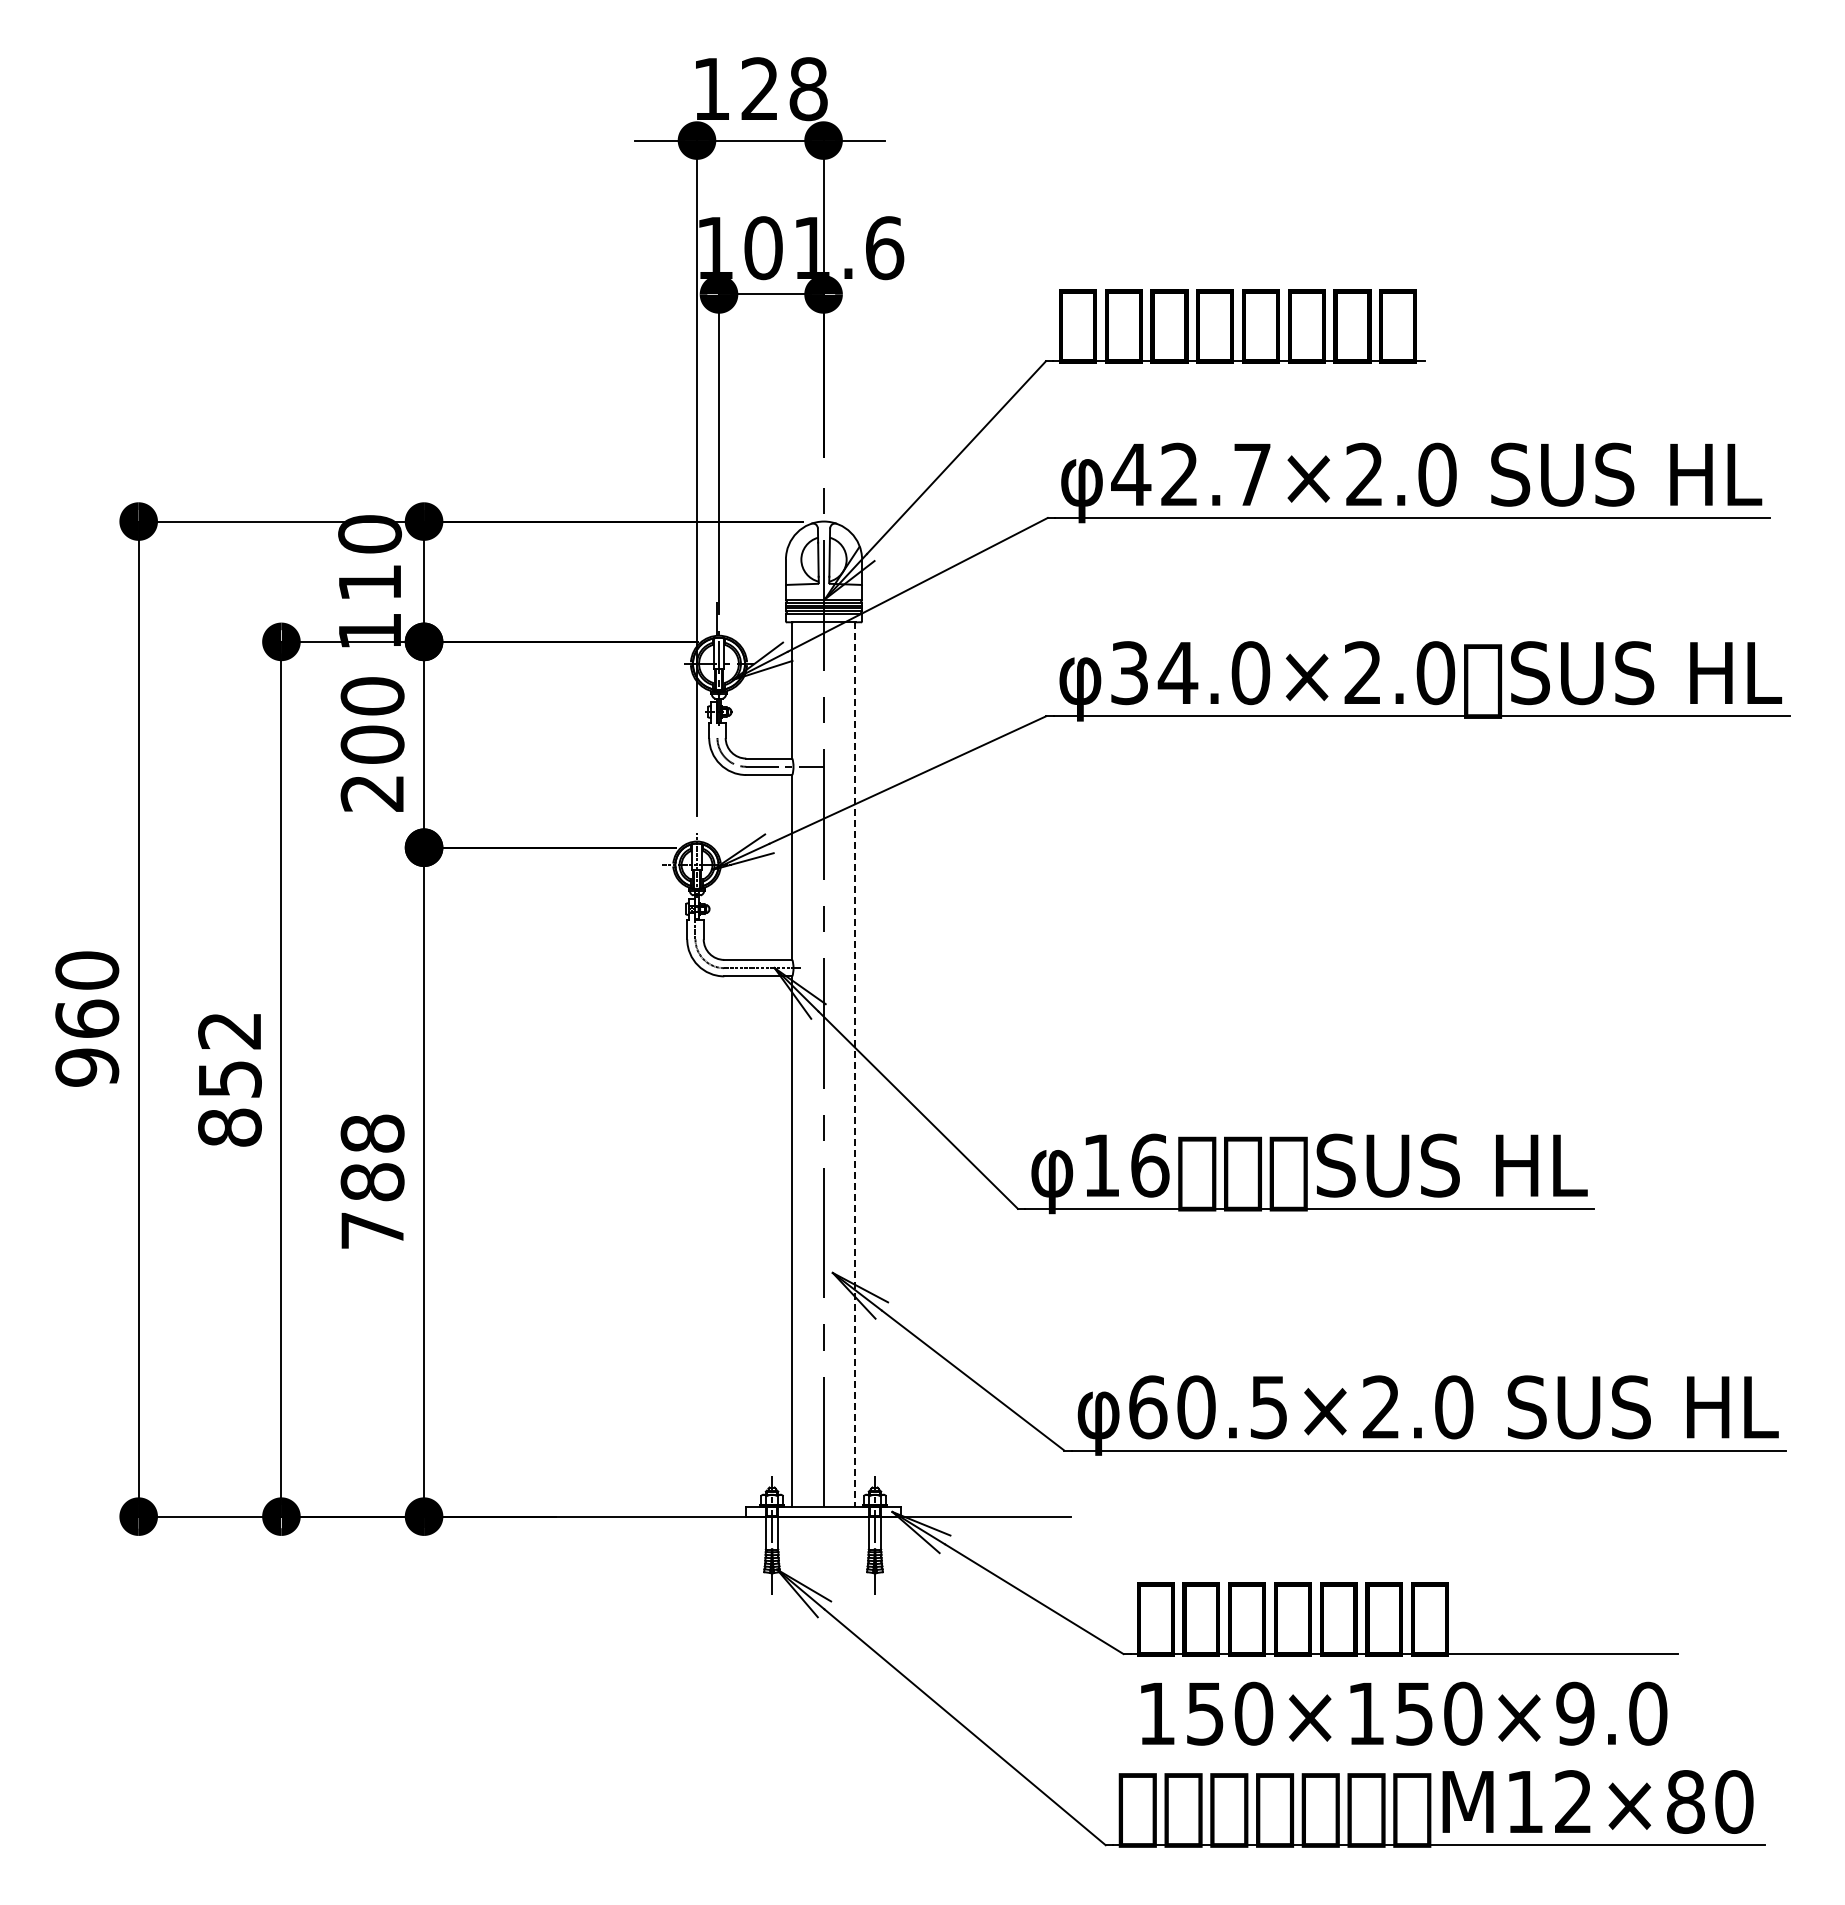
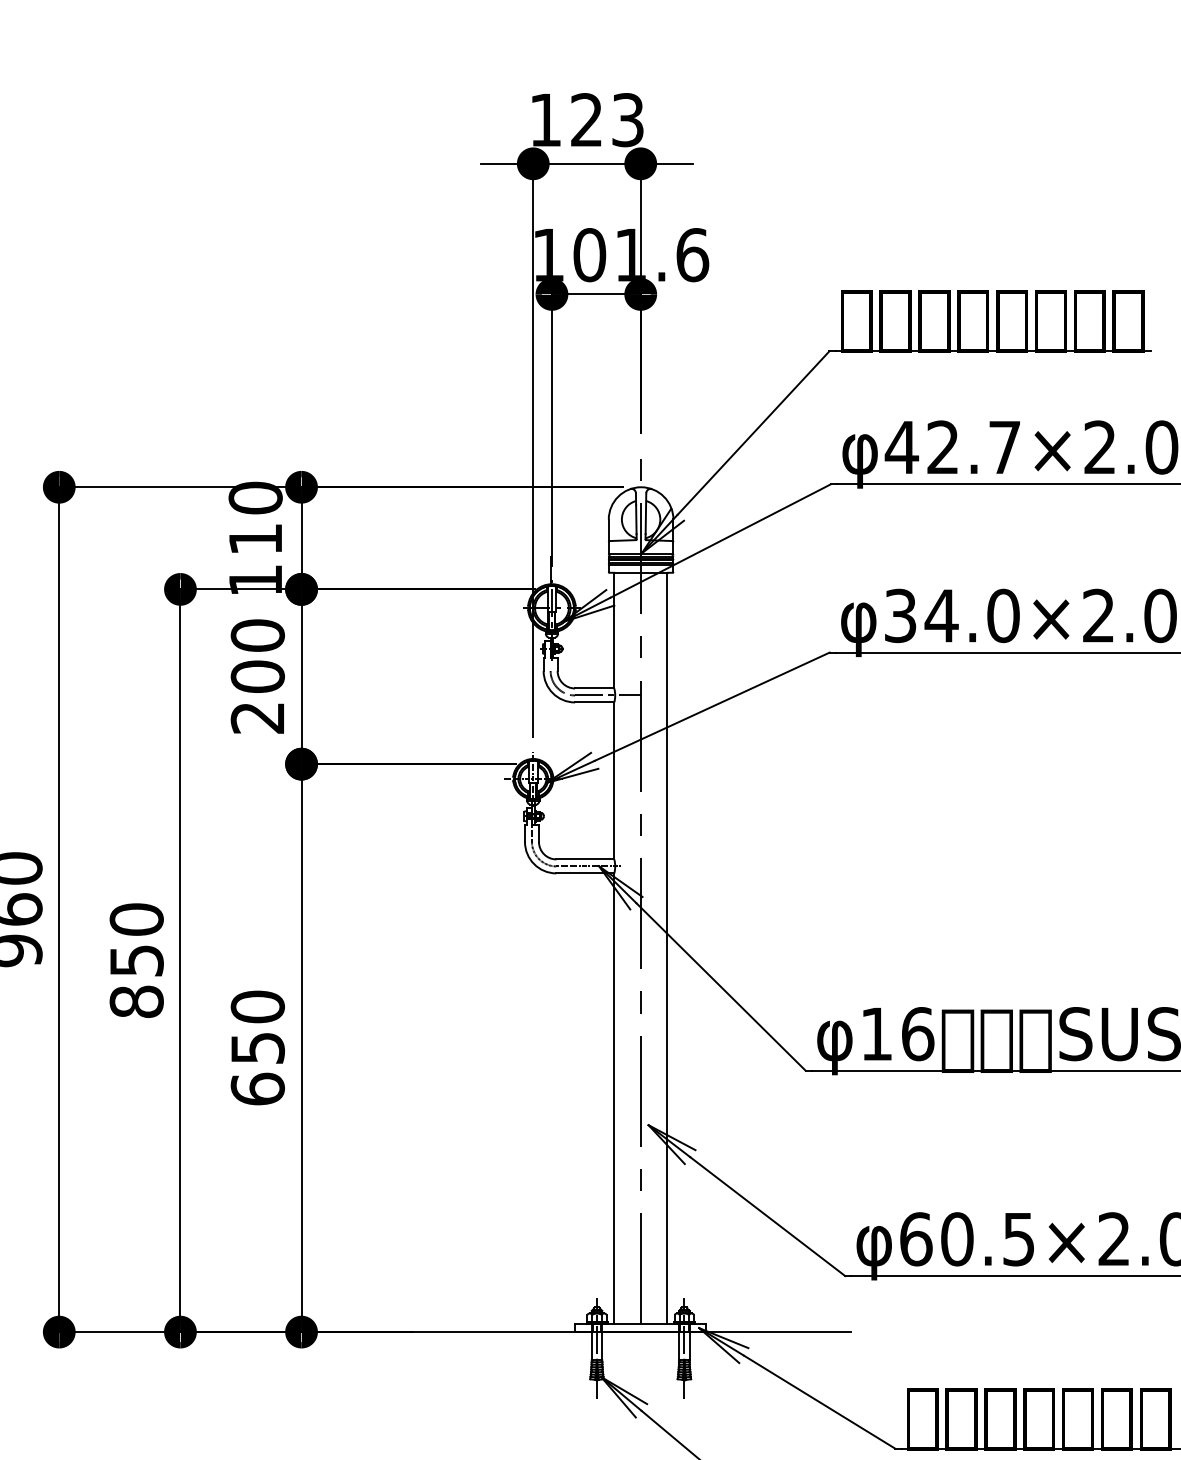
text: (808, 89) -> (627, 120), 128 -> 123
text: (229, 1030) -> (136, 919), 852 -> 850
line: (854, 1064) -> (666, 948), dashed -> solid
text: (372, 1181) -> (257, 1047), 788 -> 650

